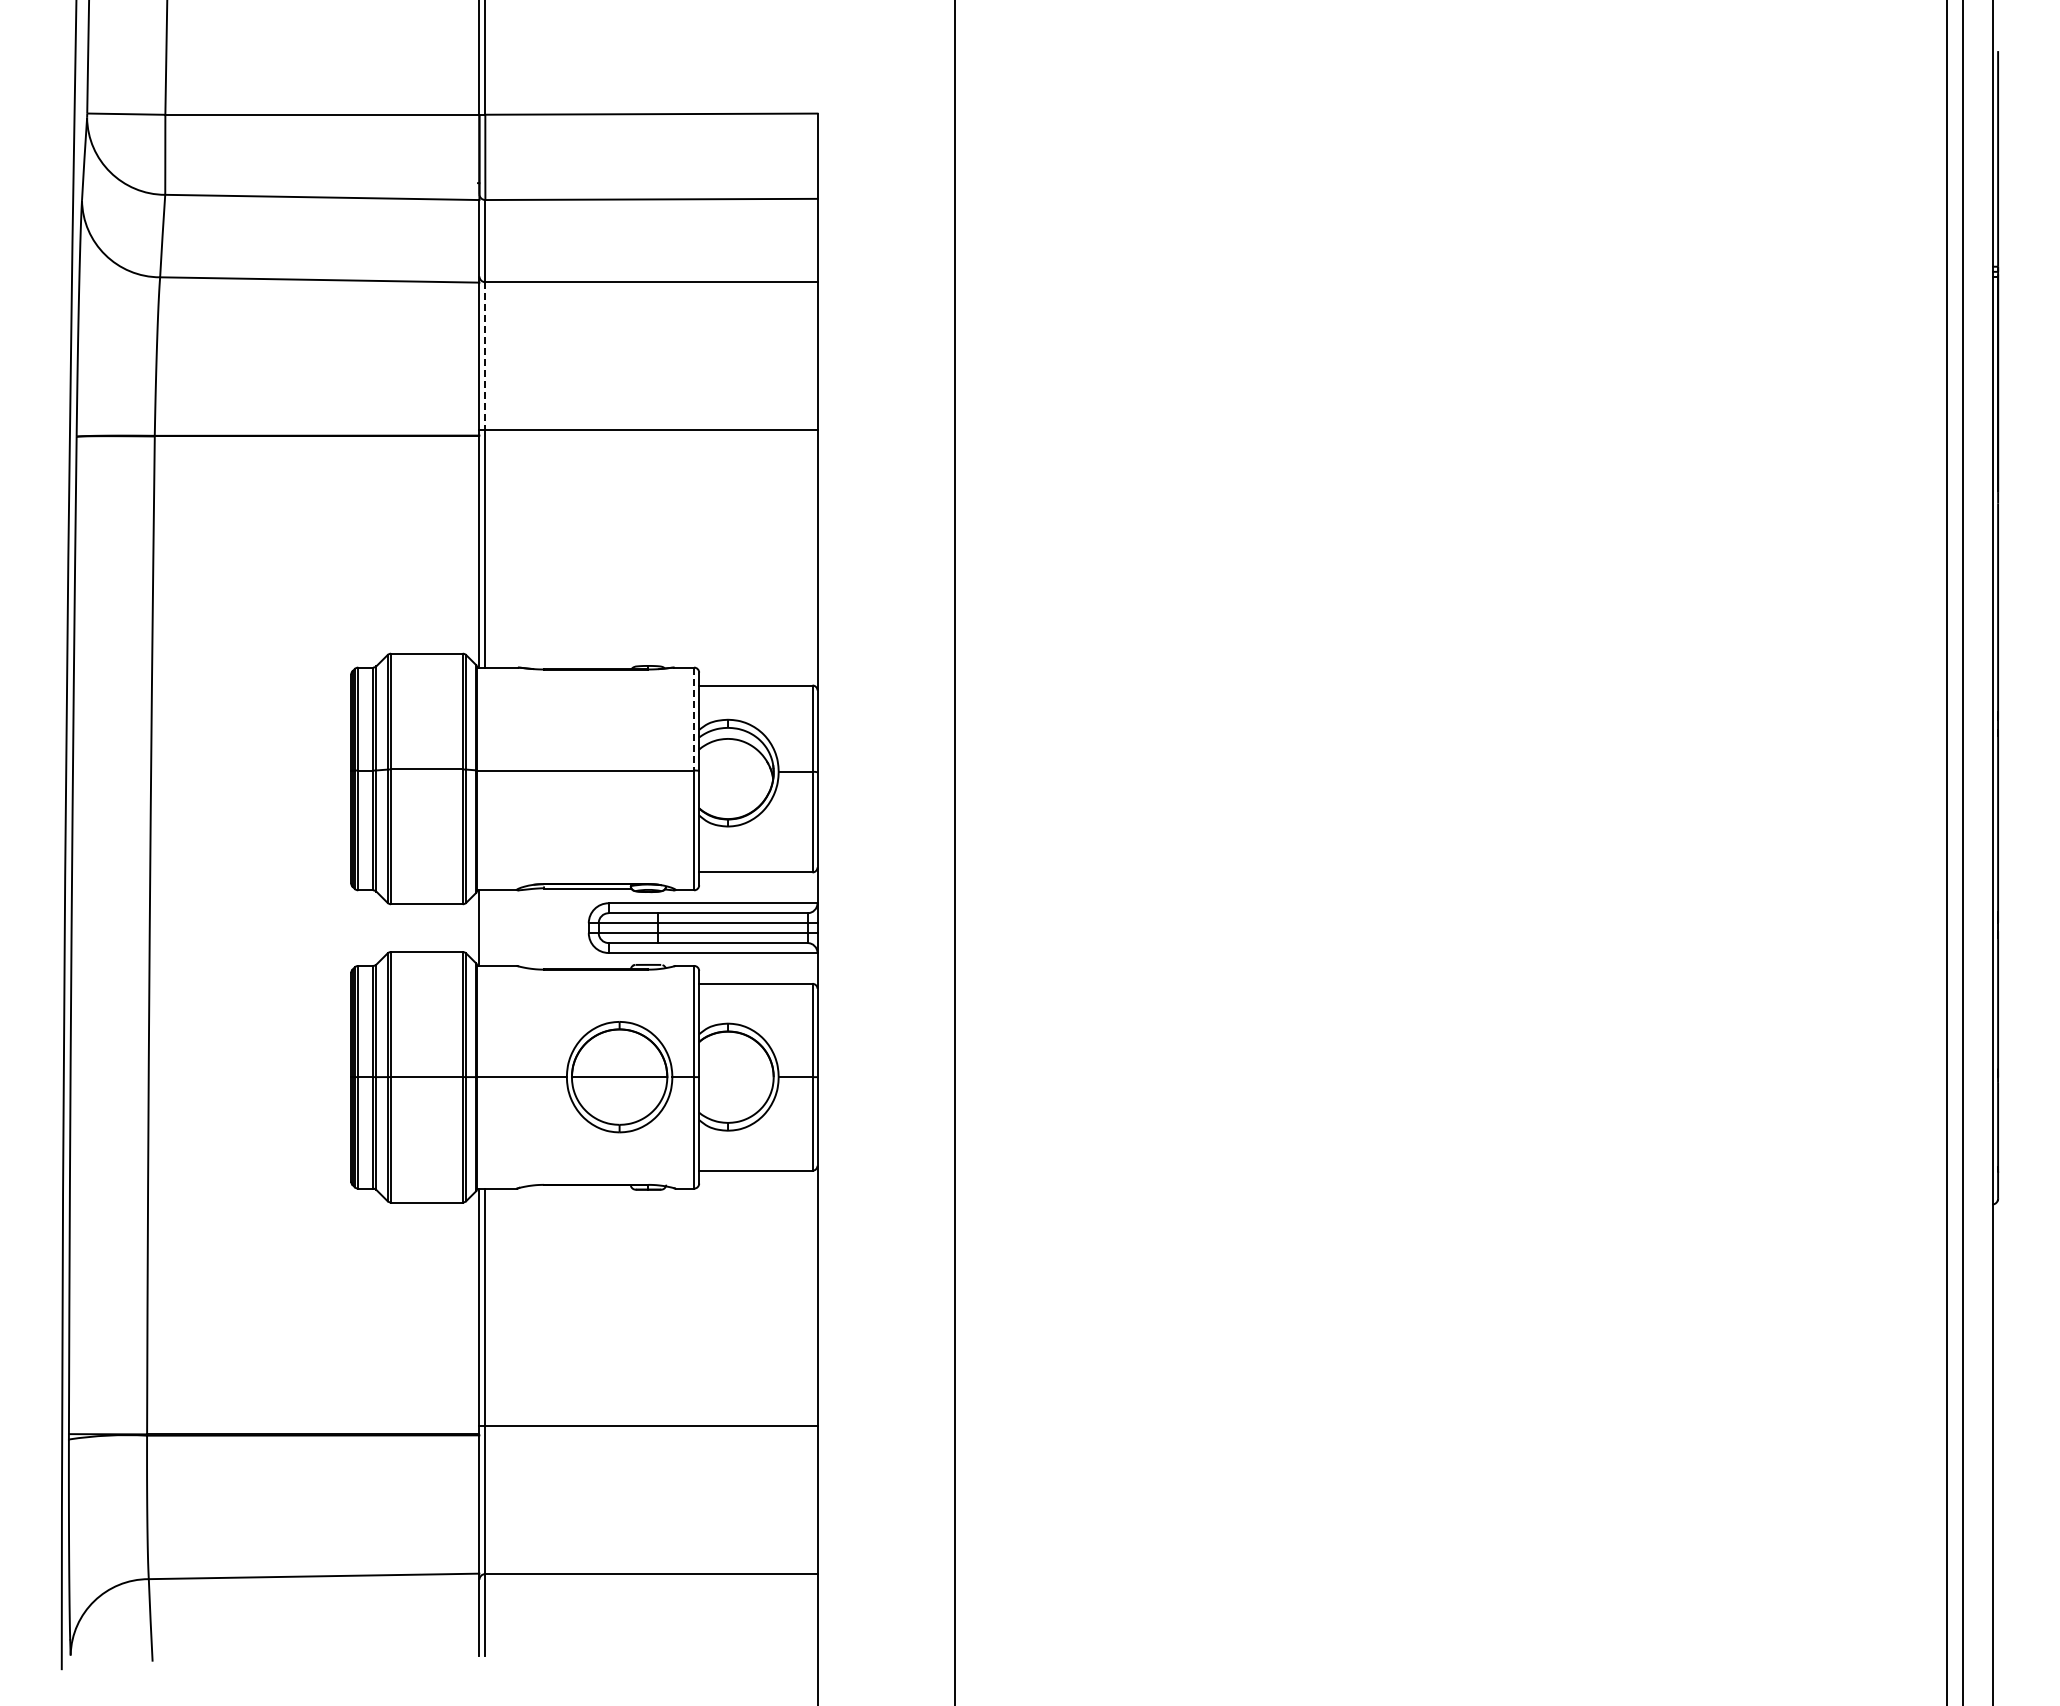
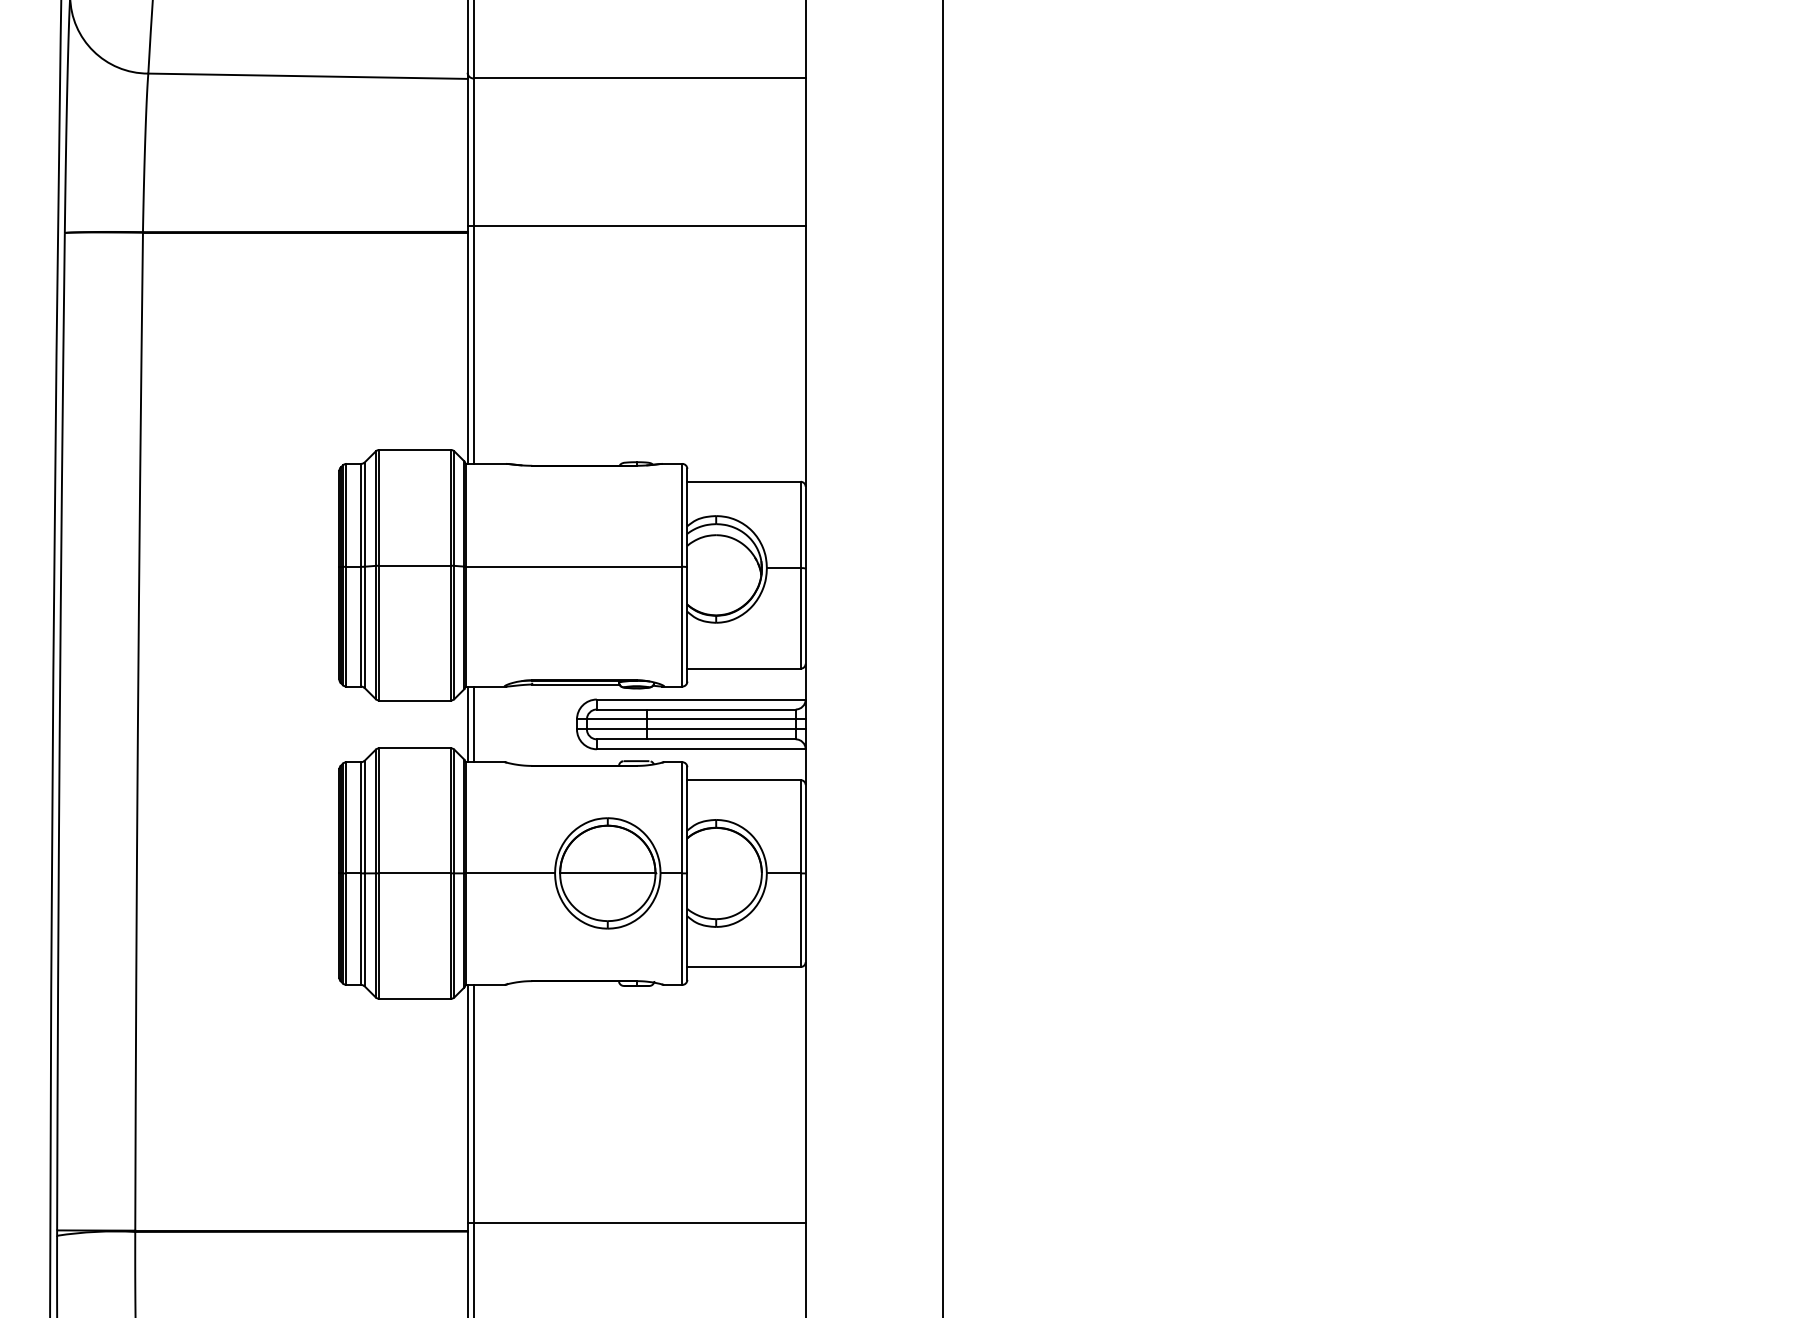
line: (485, 356) -> (473, 152), dashed -> solid
line: (694, 719) -> (682, 515), dashed -> solid
line: (485, 927) -> (473, 723), added

